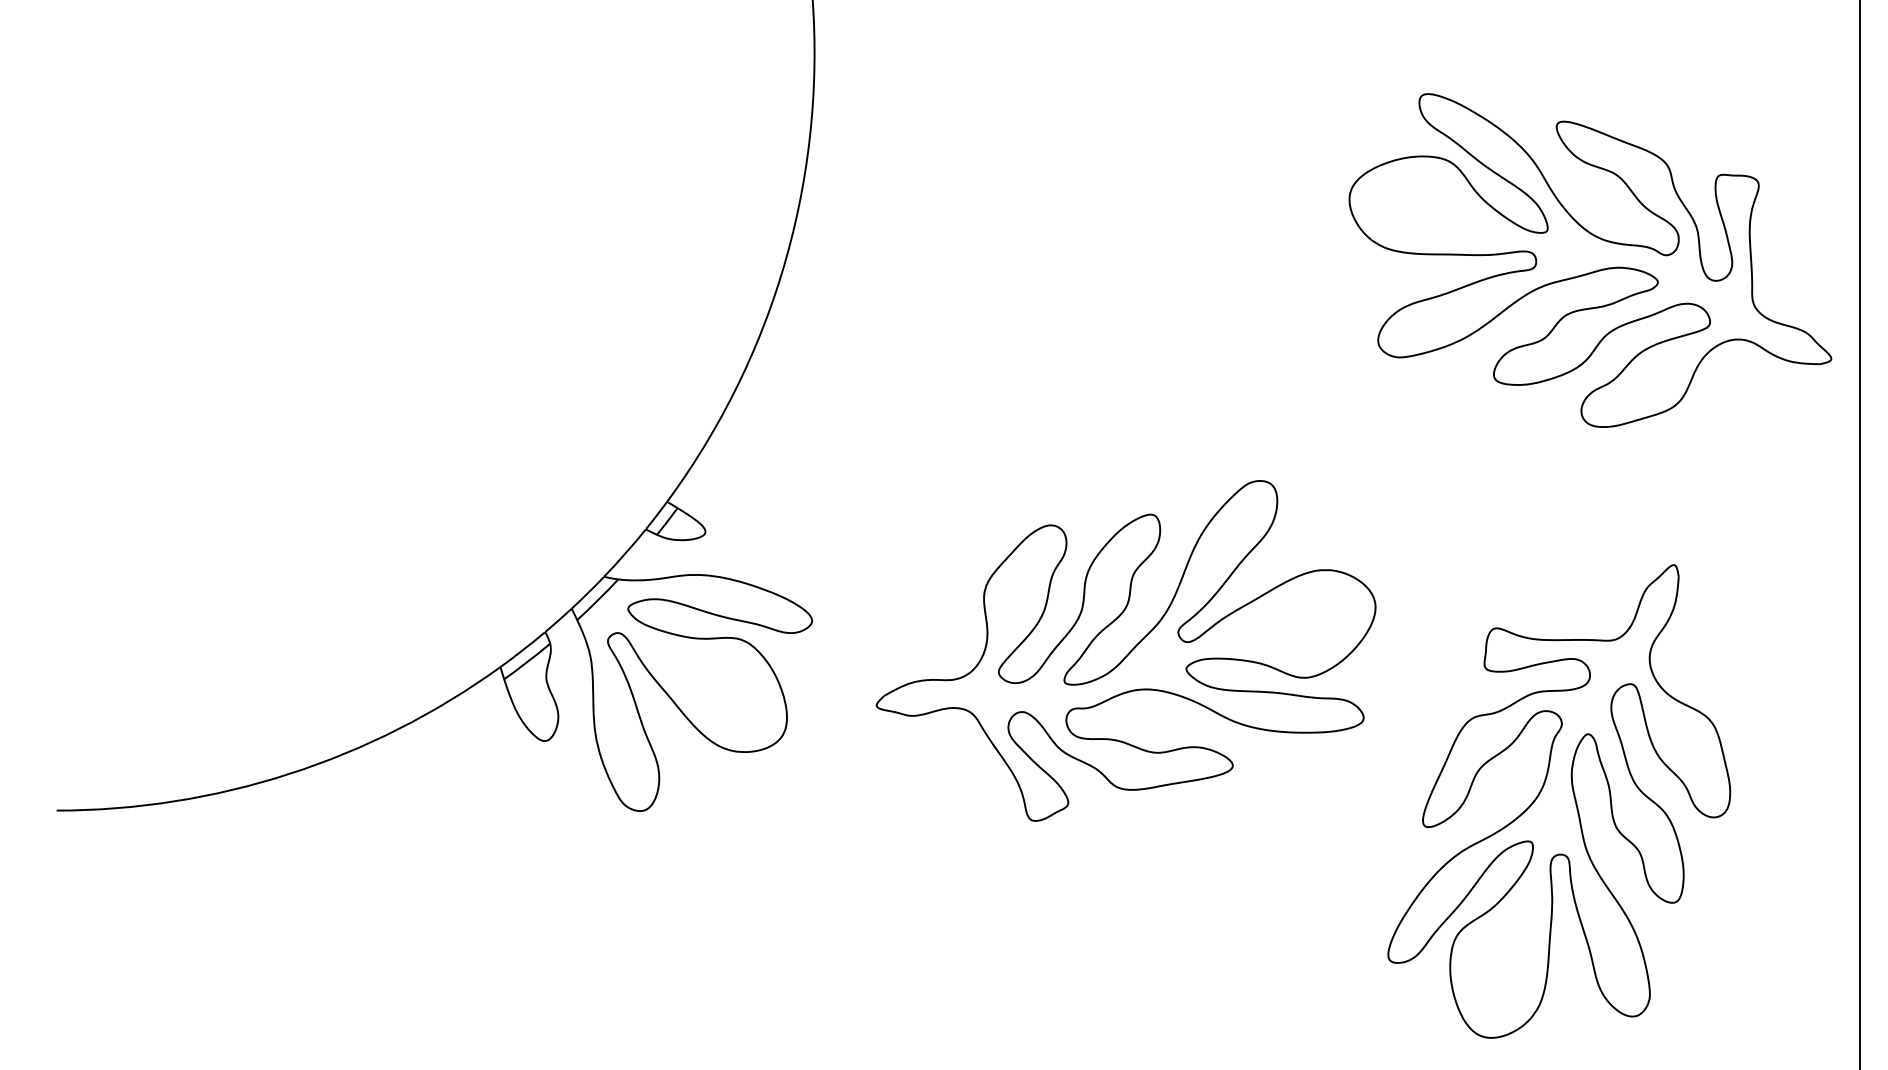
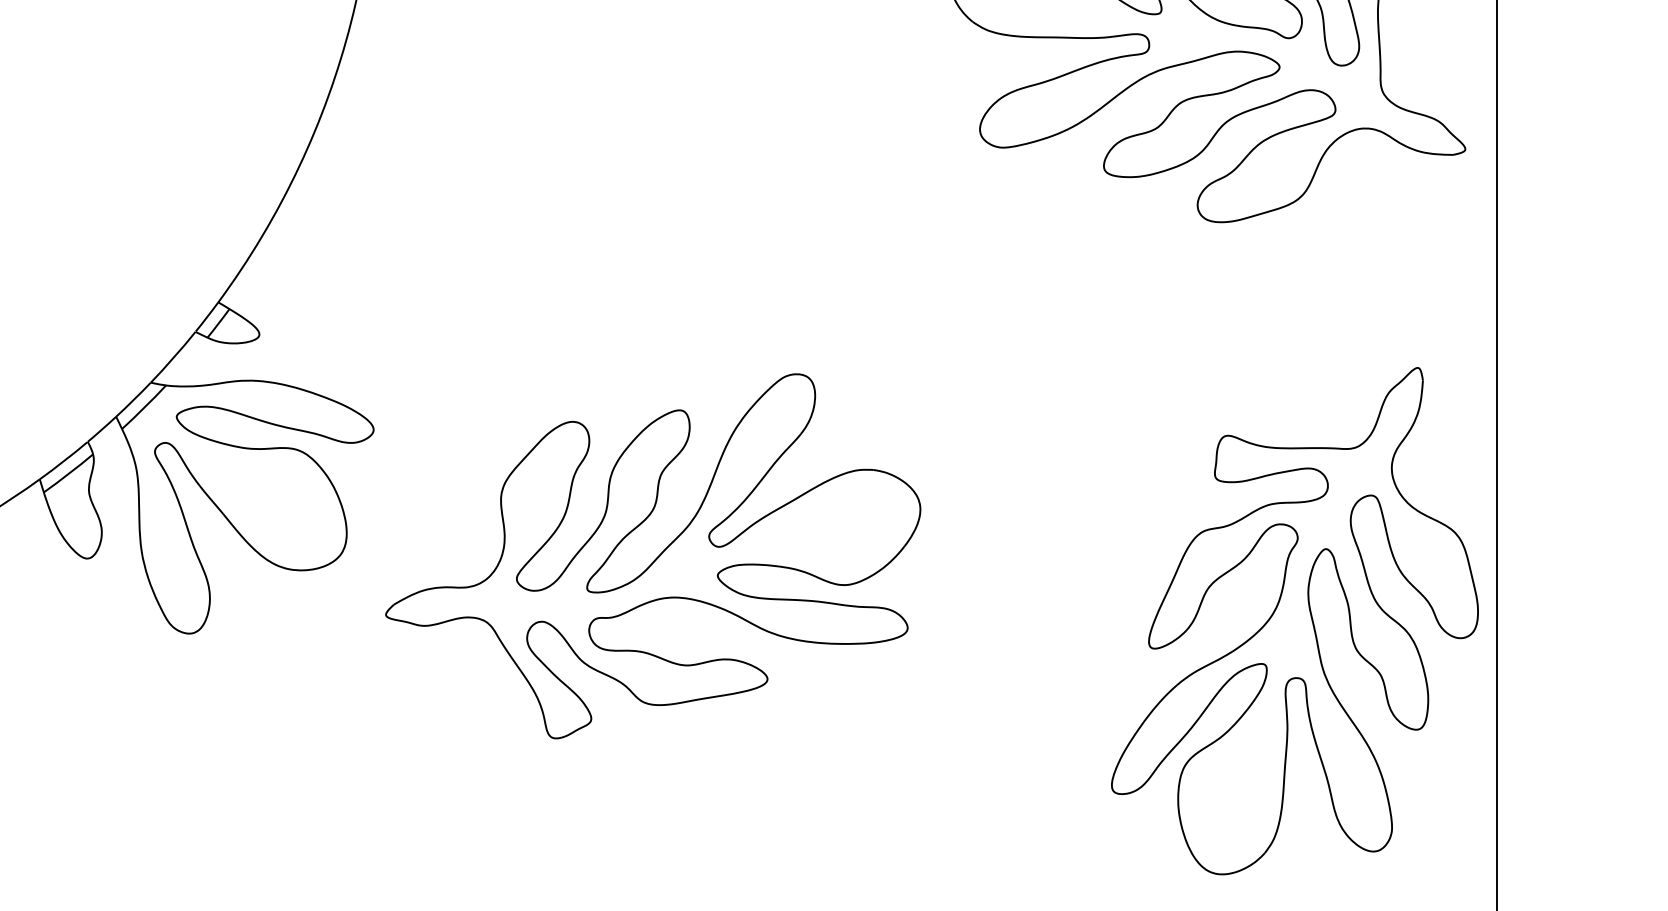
part: (1125, 650) -> (652, 555), moved
part: (1559, 801) -> (1295, 621), moved

